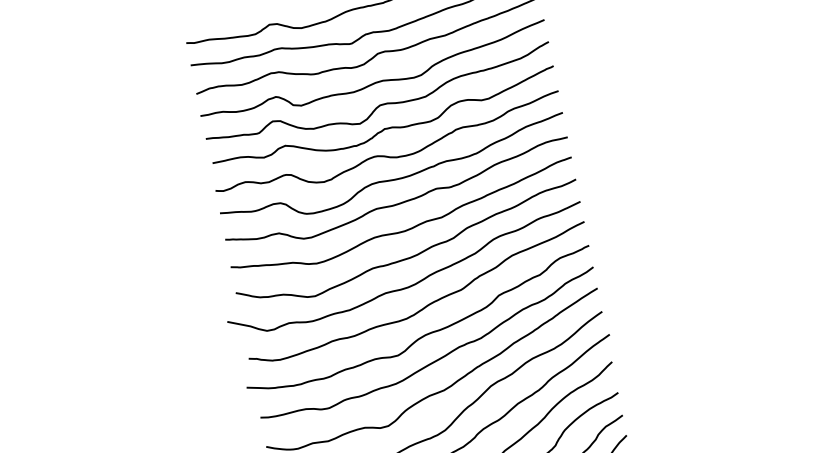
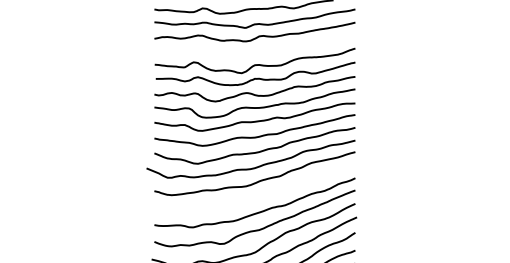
curve: (374, 81) -> (254, 51), removed
curve: (424, 333) -> (254, 196), removed

